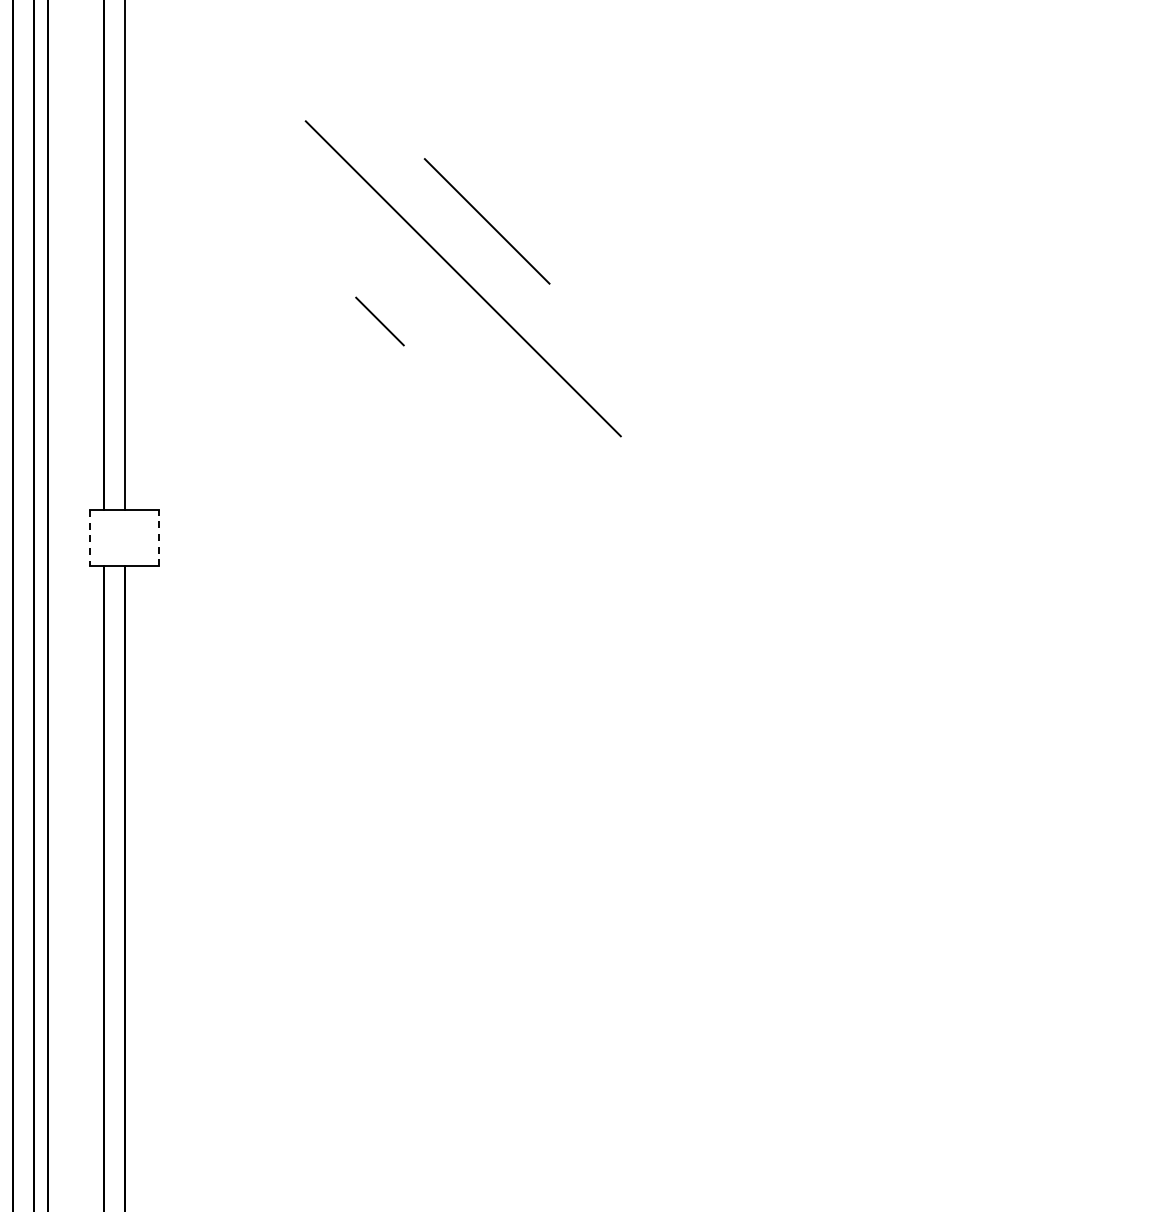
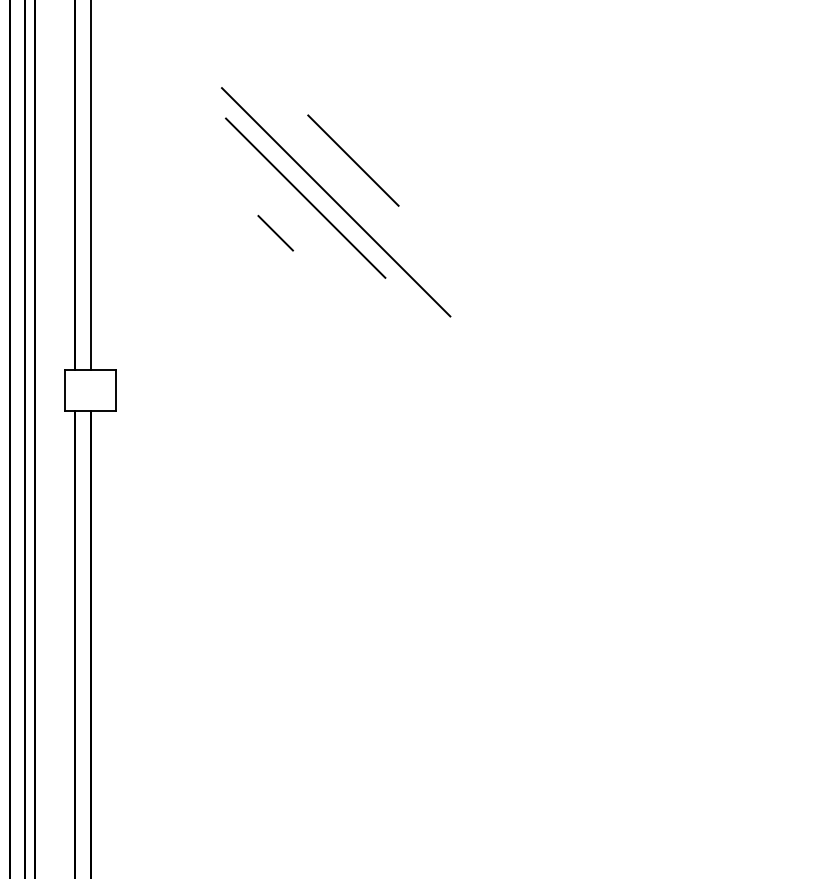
line: (421, 273) -> (305, 198), added
line: (89, 538) -> (65, 390), dashed -> solid
line: (159, 538) -> (115, 390), dashed -> solid

